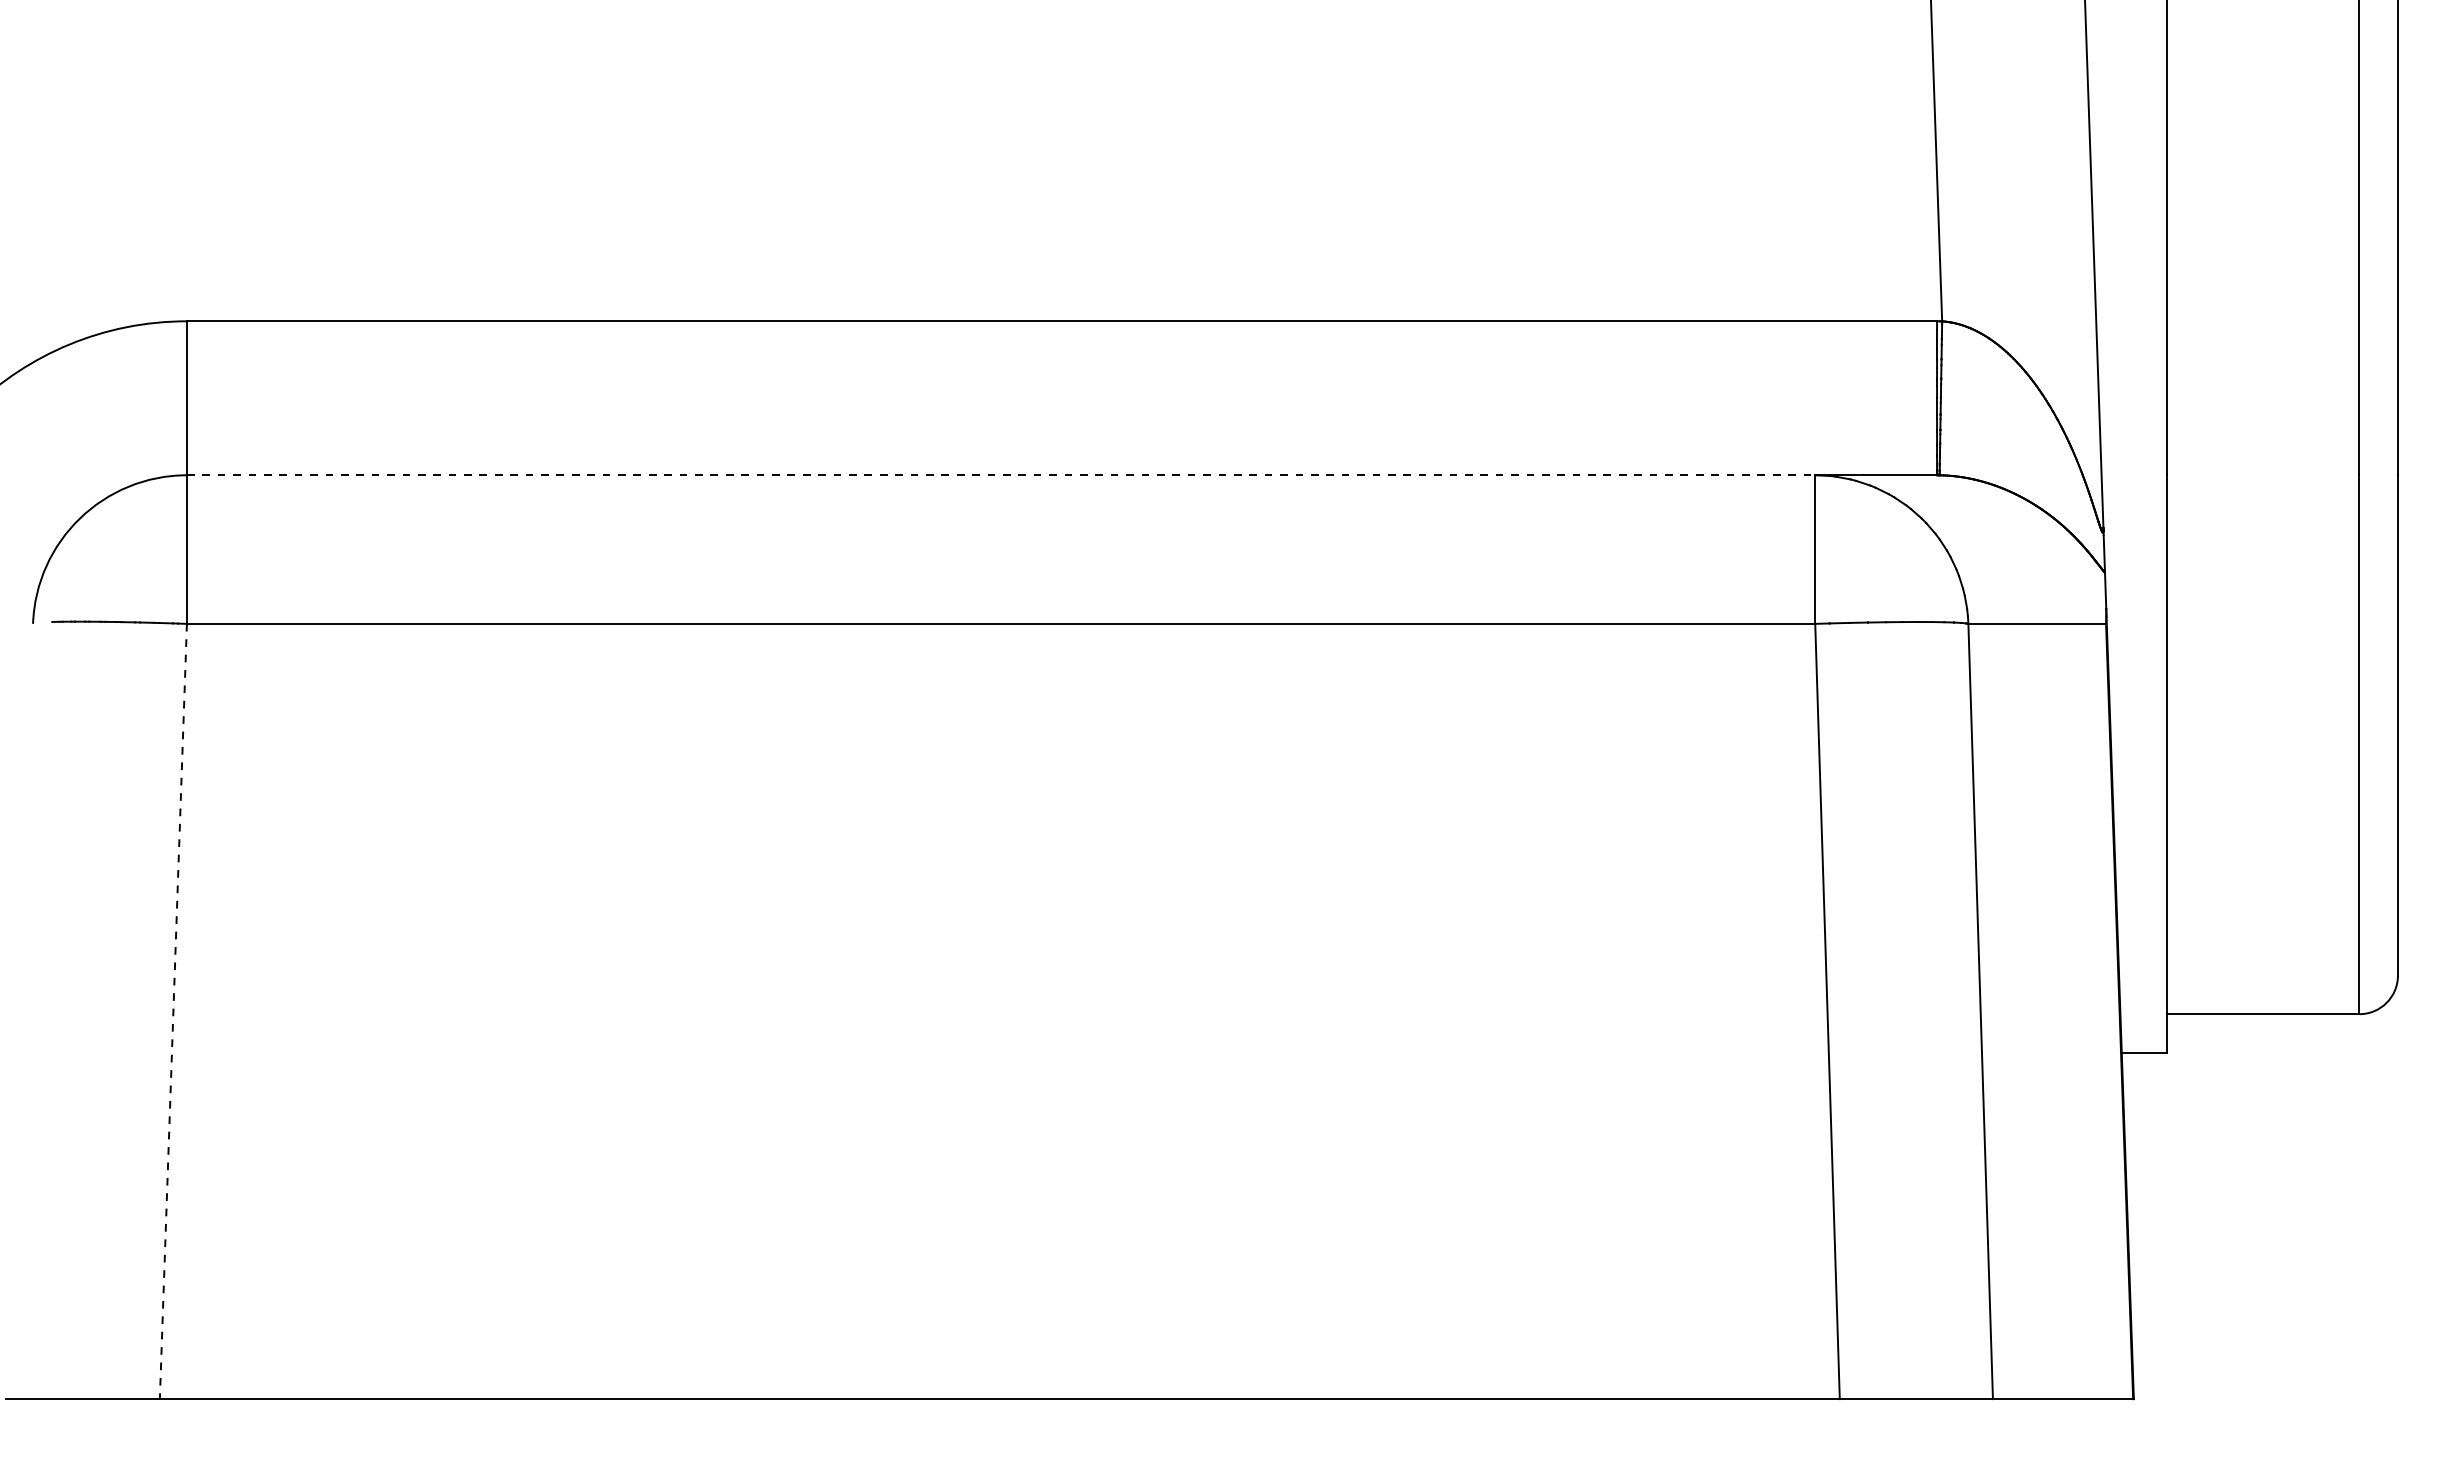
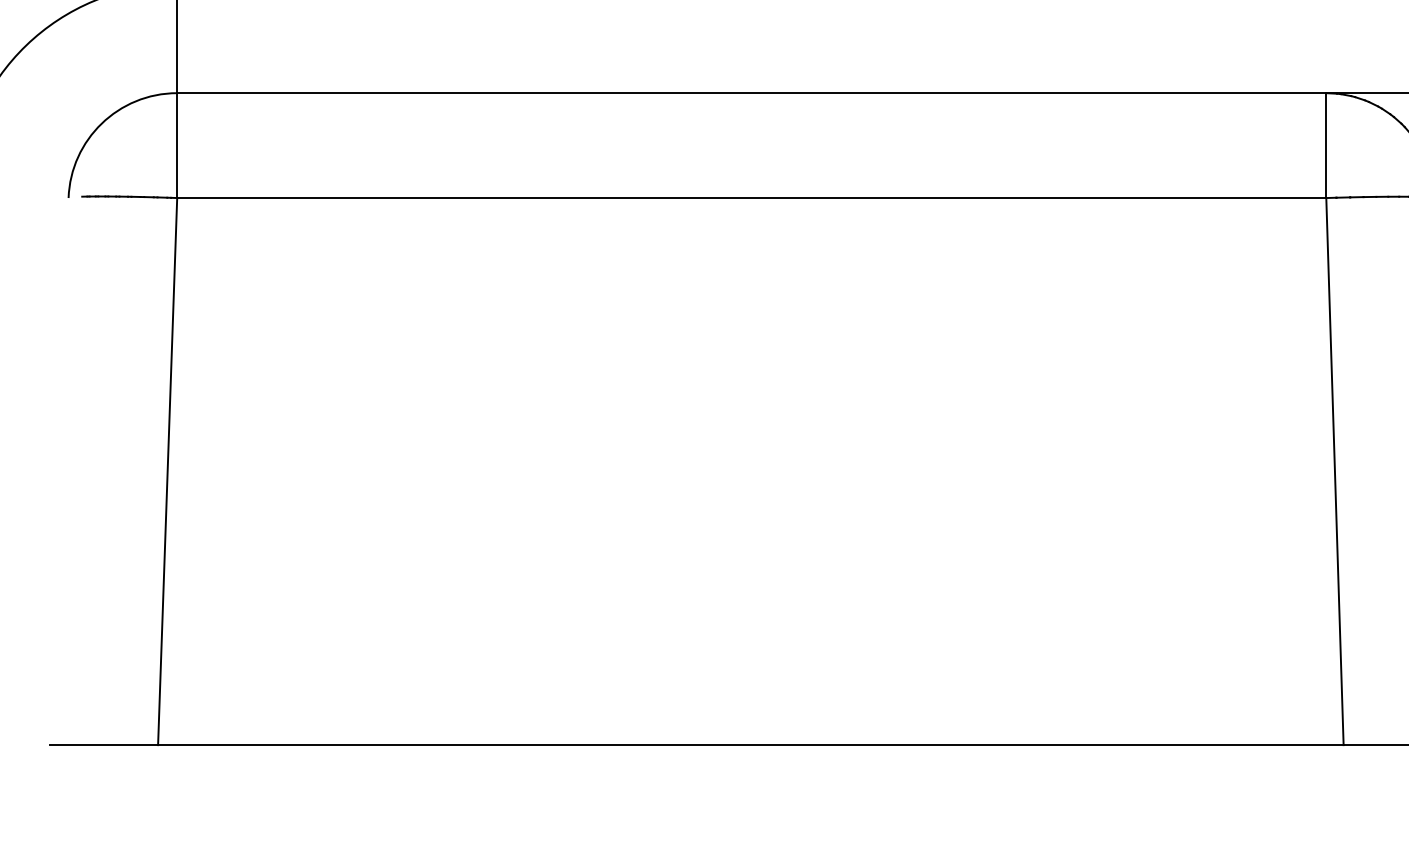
line: (1001, 475) -> (752, 93), dashed -> solid
line: (173, 1011) -> (167, 471), dashed -> solid

